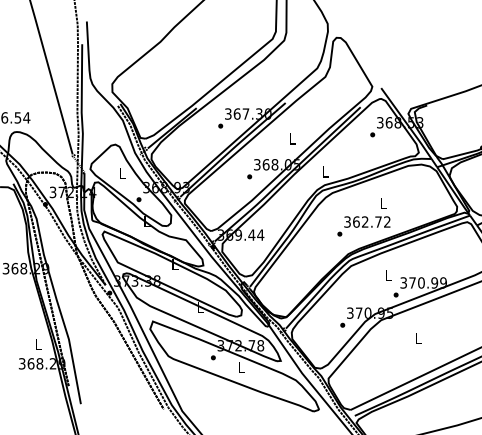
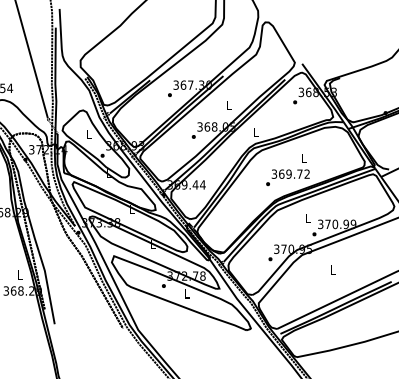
text: (364, 221) -> (288, 173), 362.72 -> 369.72

